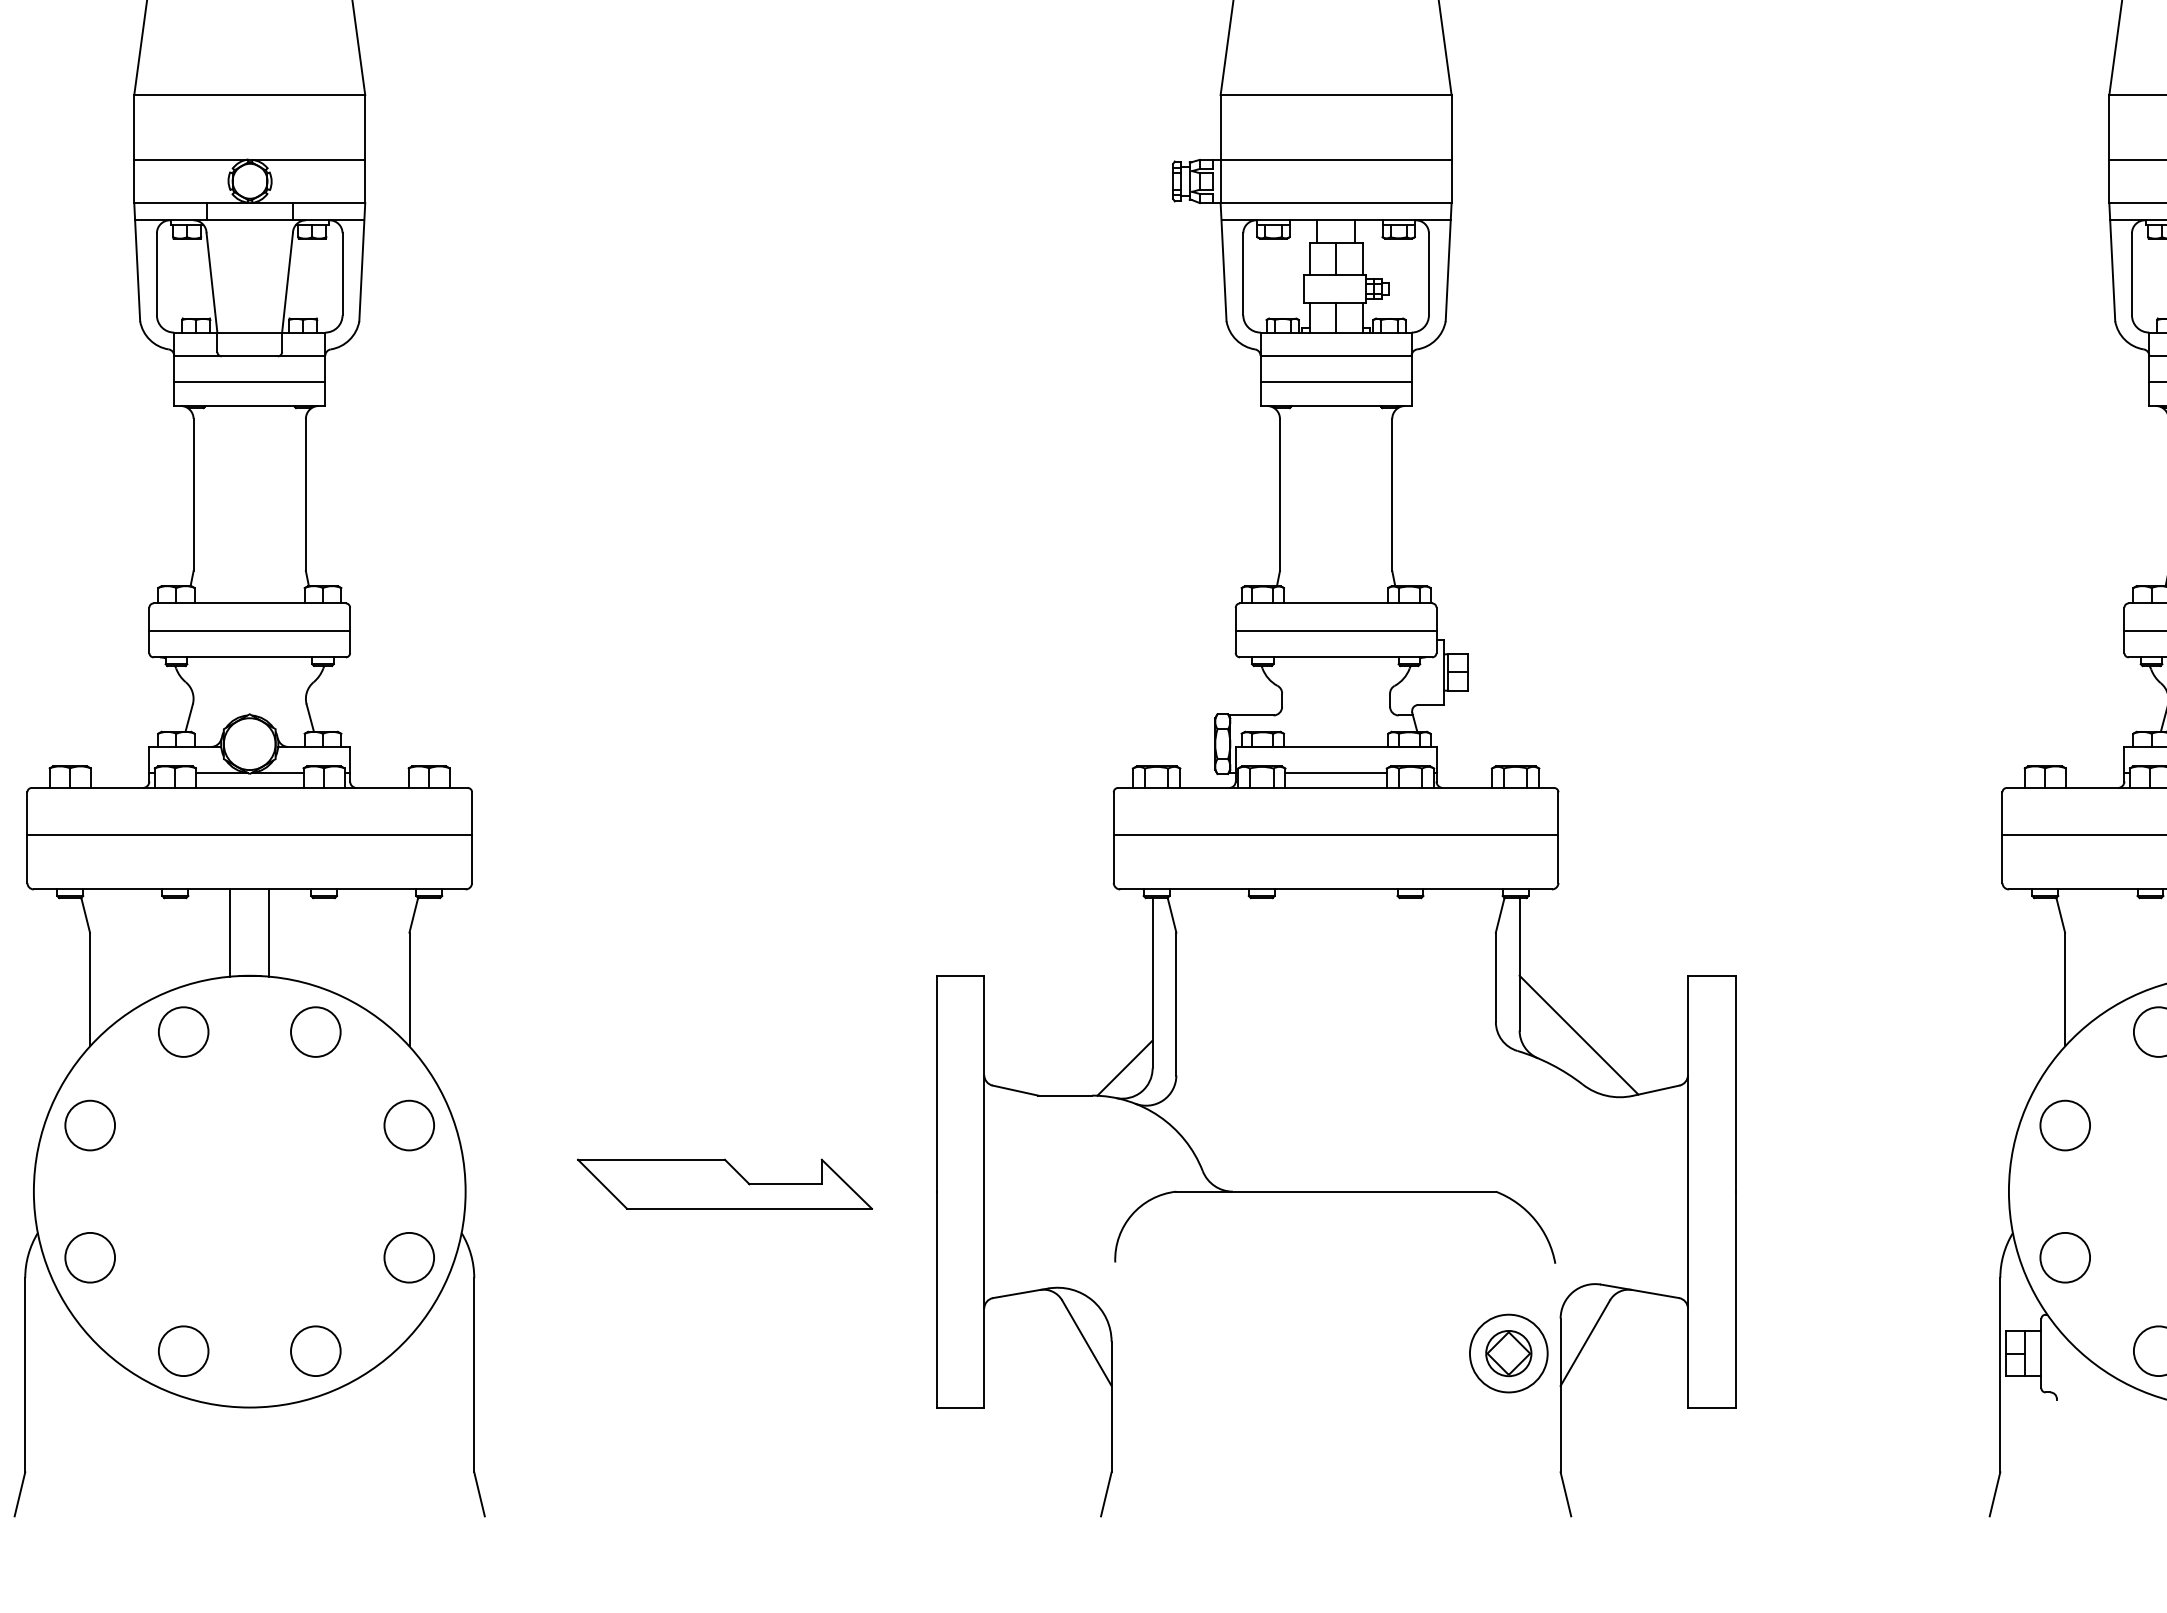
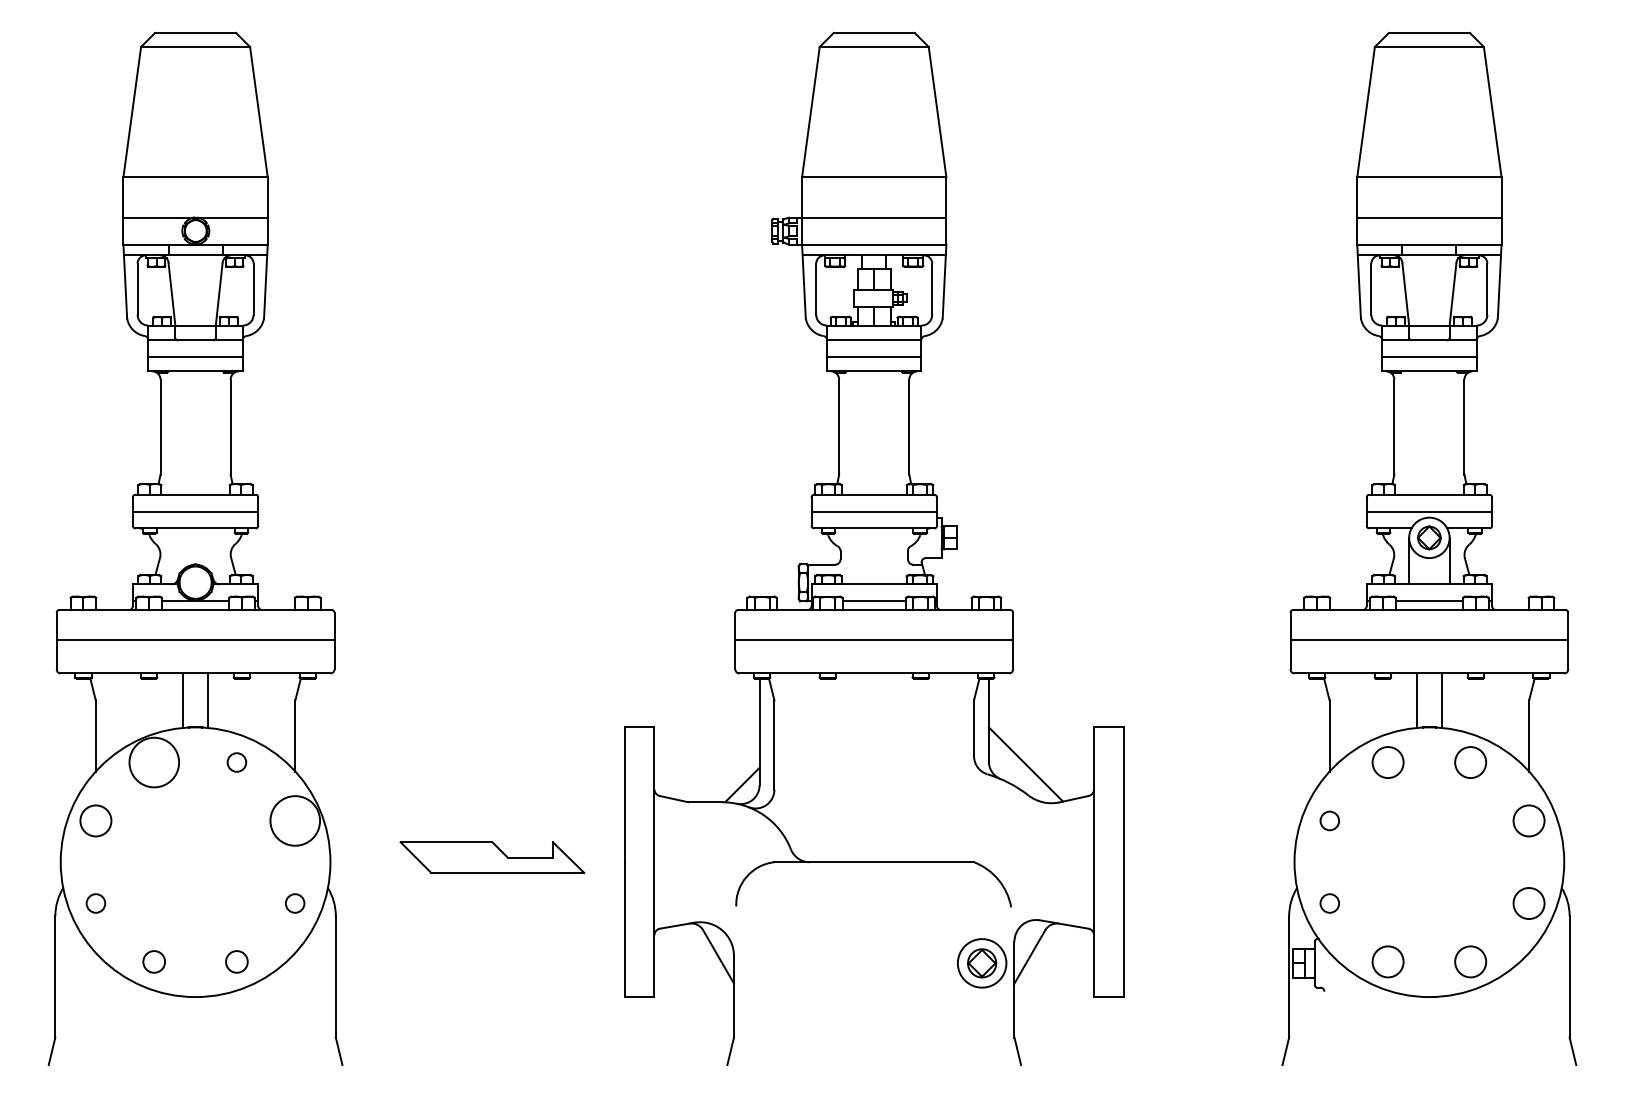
circle: (182, 1032) -> (153, 762), size x1.6
circle: (315, 1032) -> (236, 762), size x0.6
circle: (408, 1124) -> (294, 820), size x1.6
circle: (2064, 1124) -> (1329, 820), size x0.6
circle: (89, 1257) -> (95, 903), size x0.6
circle: (408, 1257) -> (294, 903), size x0.6
circle: (2064, 1257) -> (1329, 903), size x0.6
circle: (182, 1350) -> (153, 961), size x0.7
circle: (315, 1350) -> (236, 961), size x0.7

